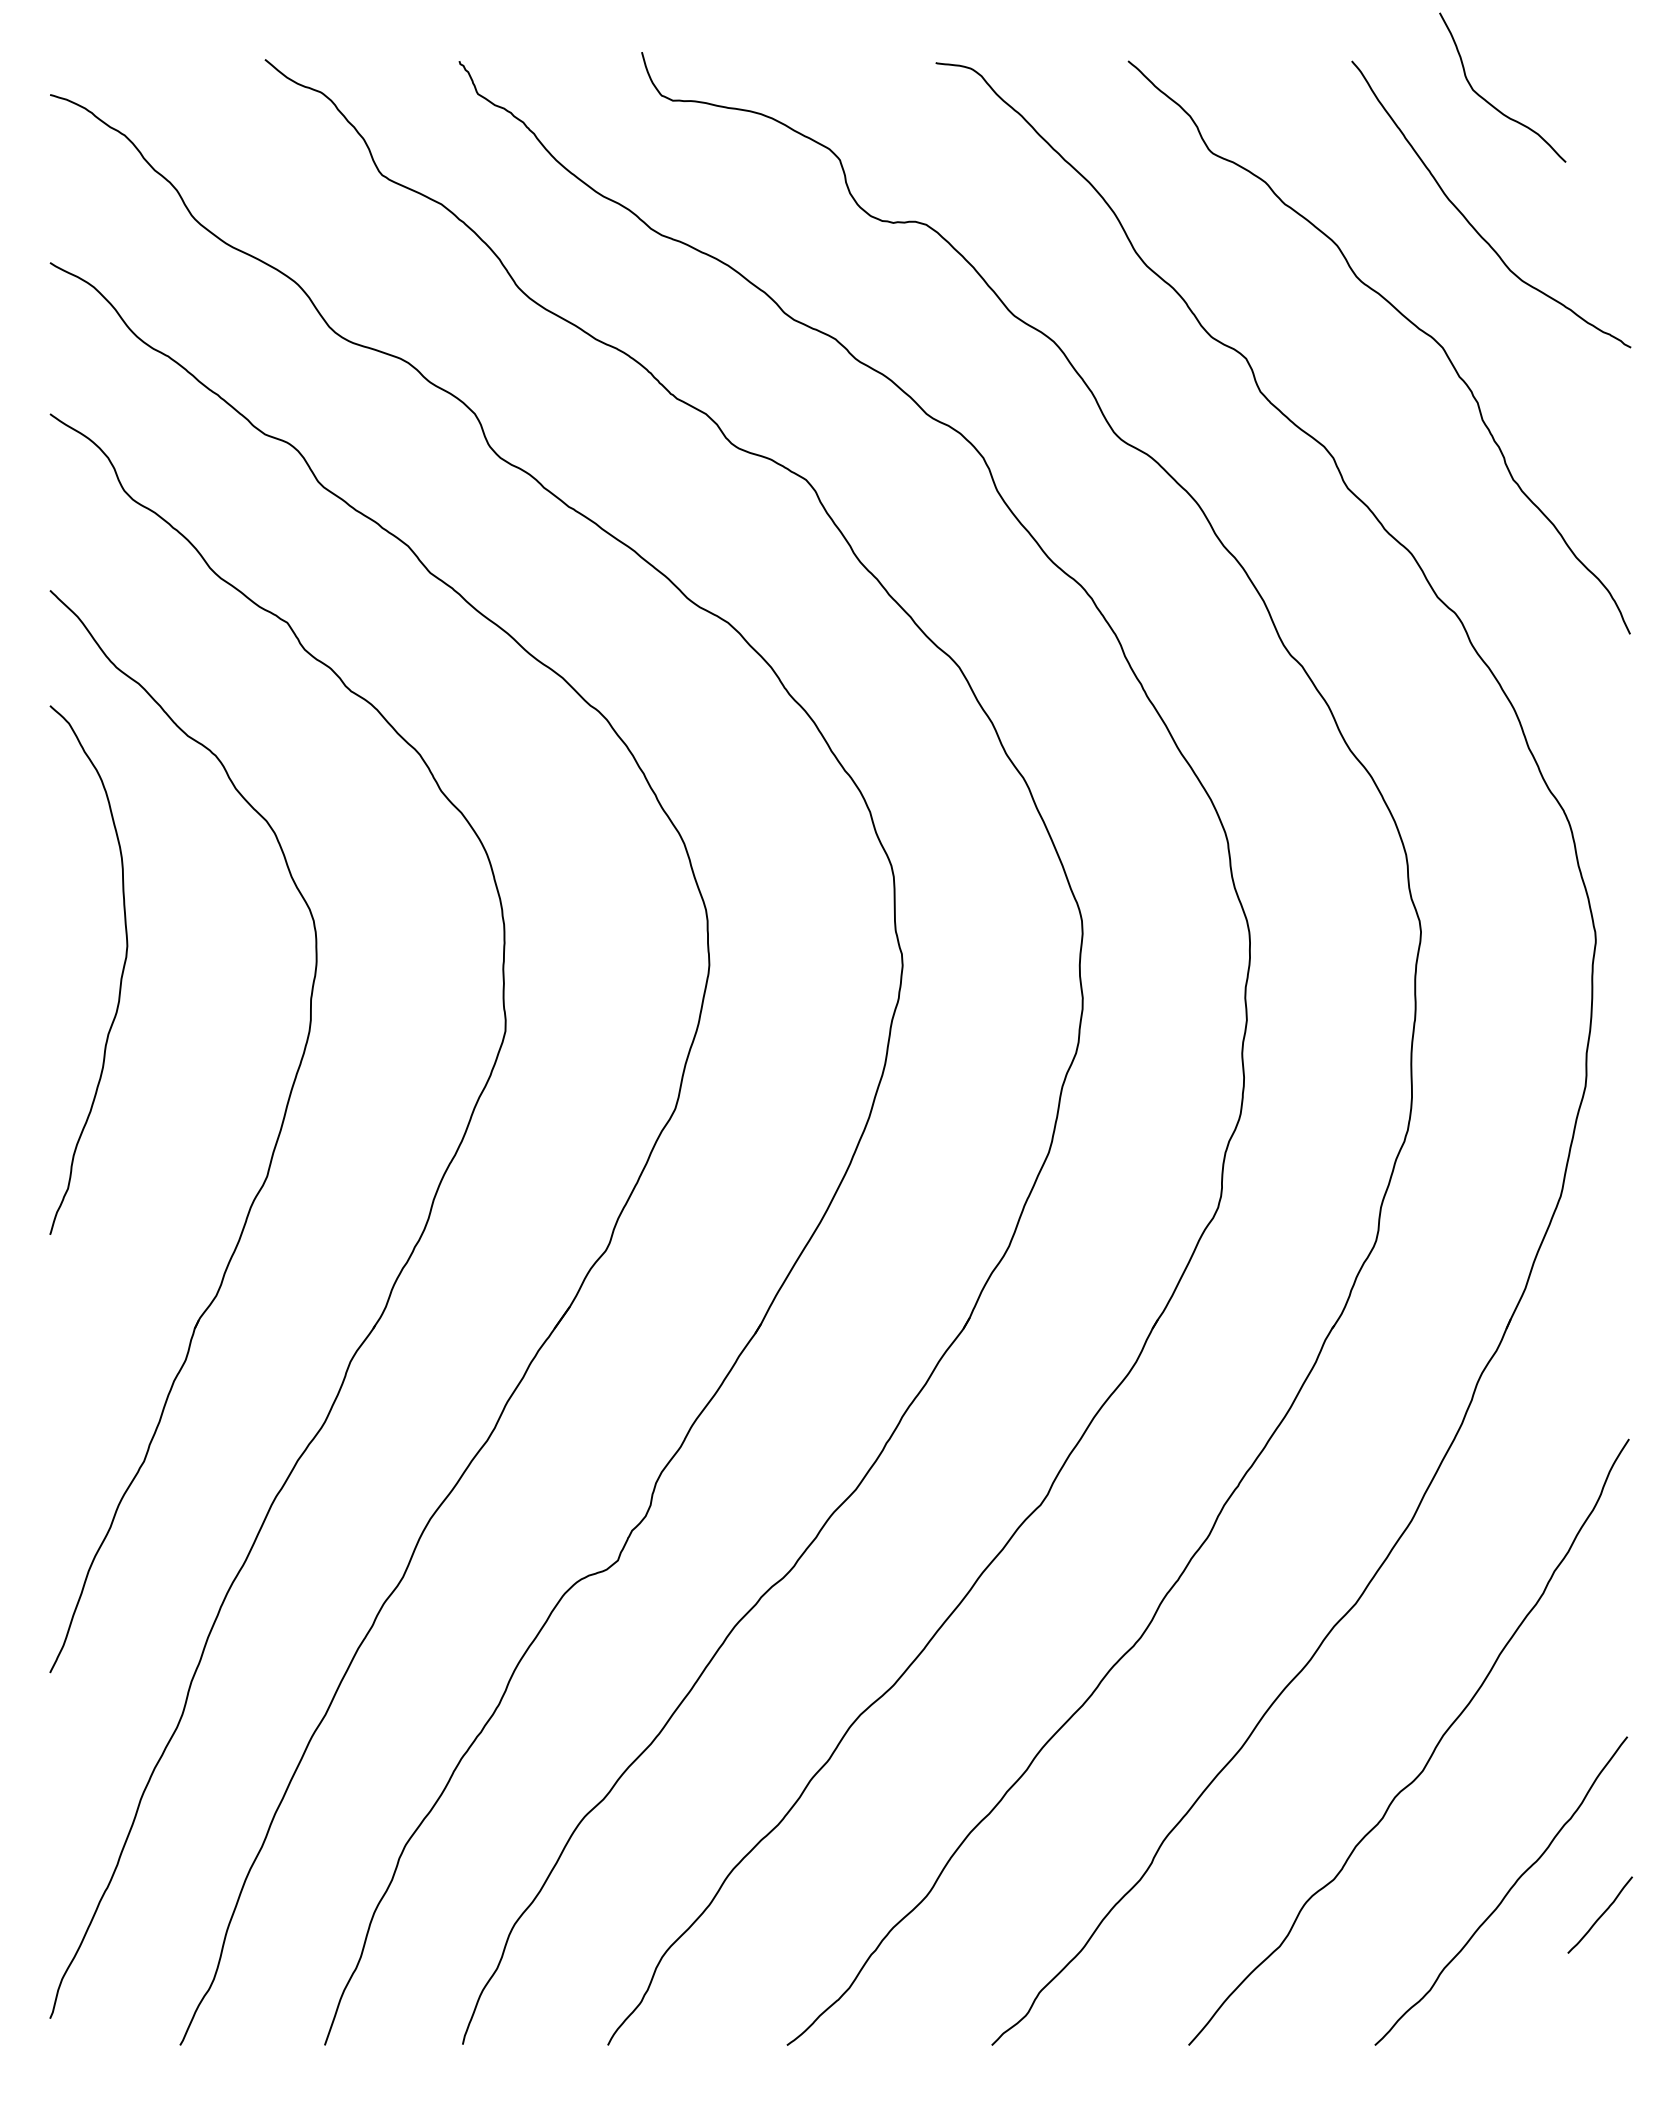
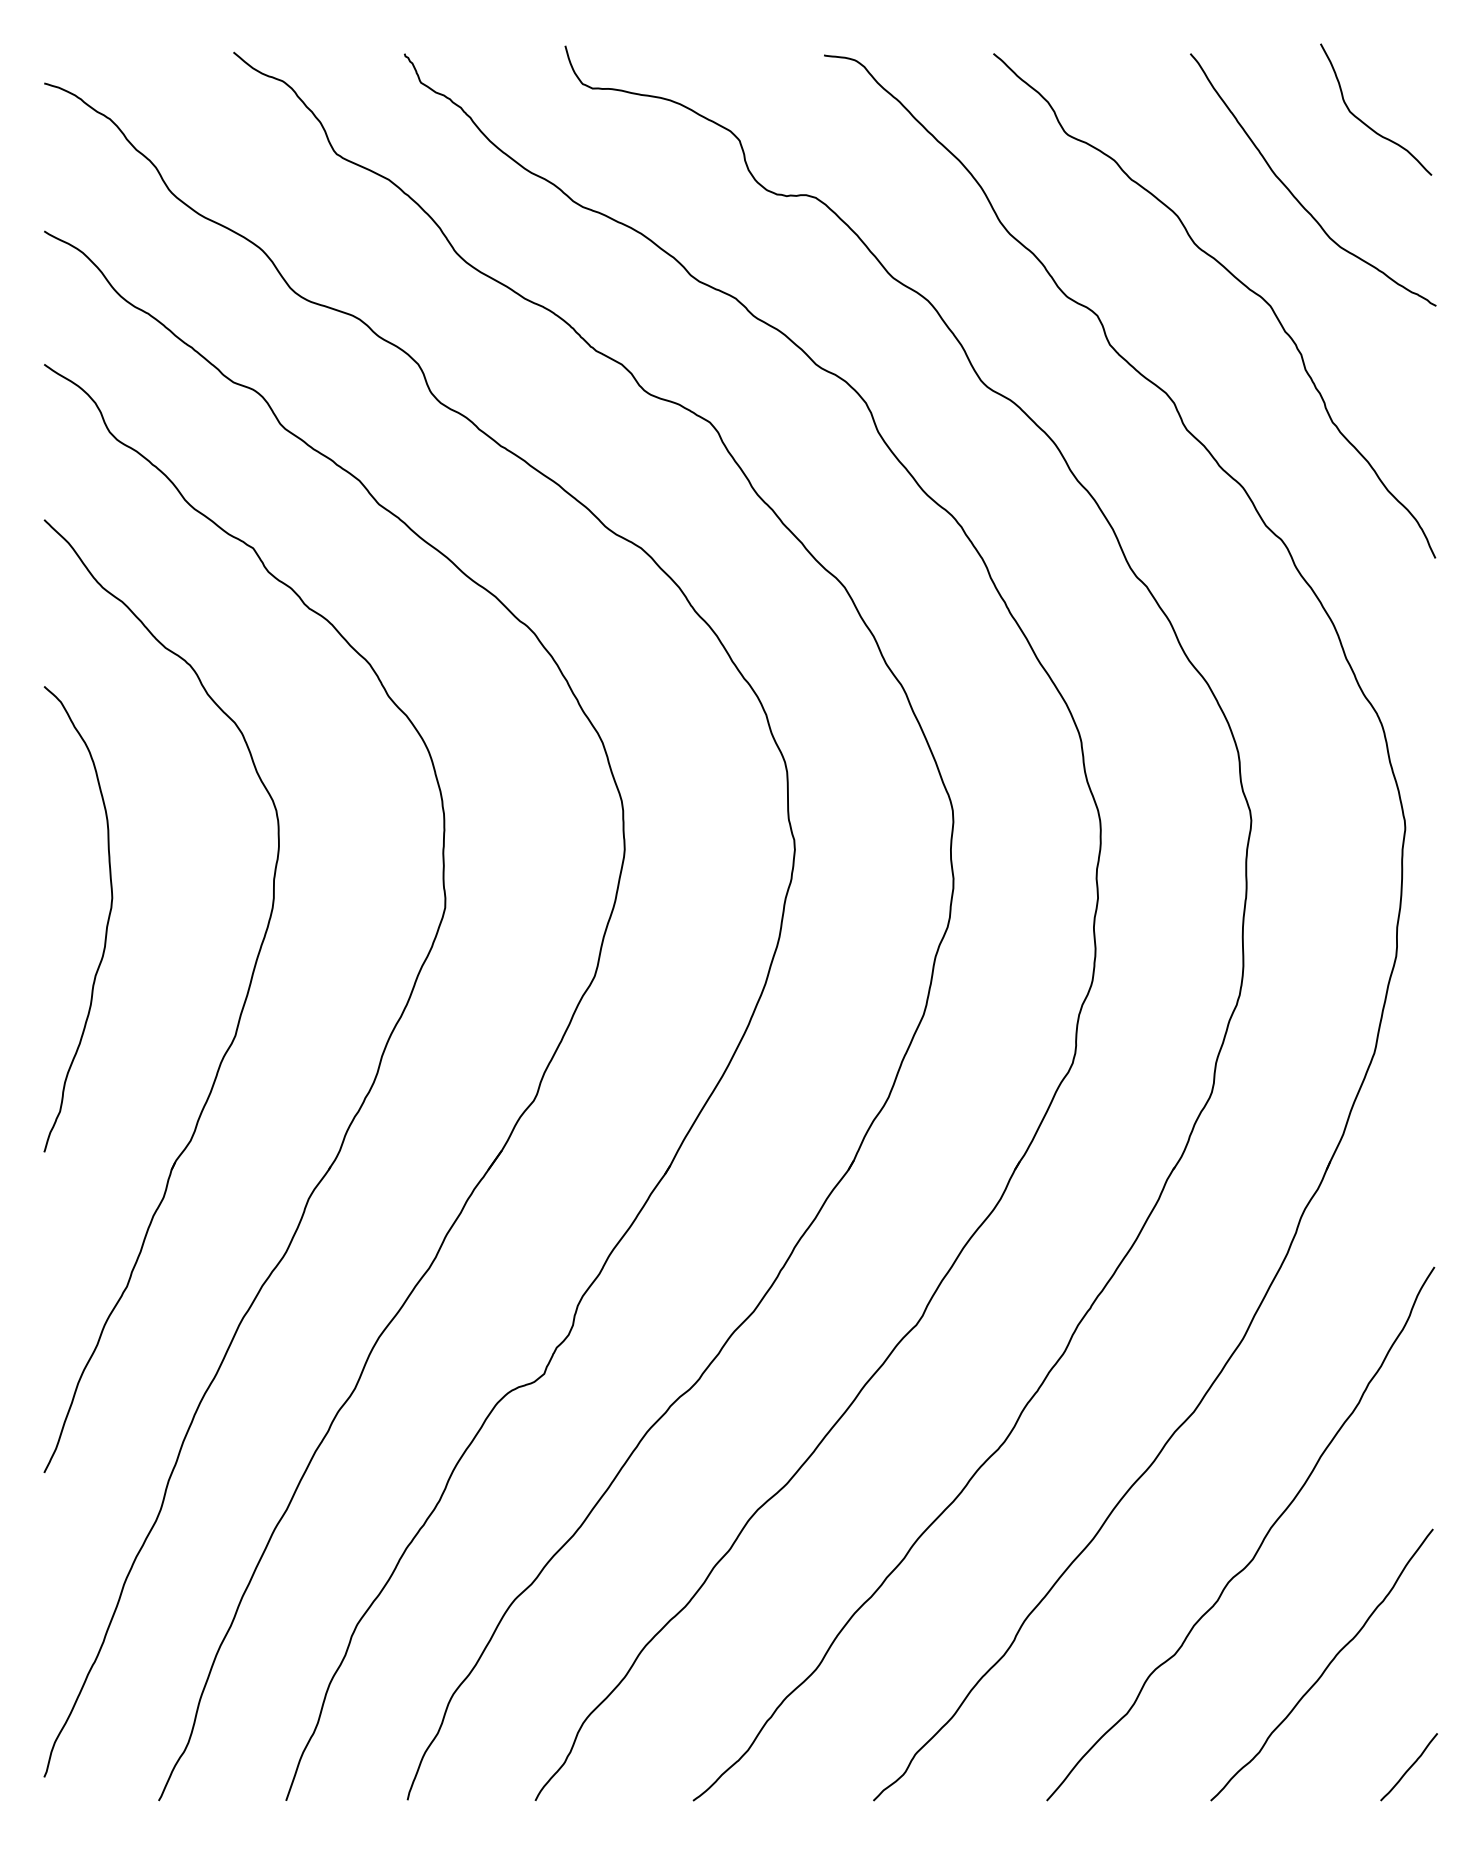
curve: (1492, 104) -> (1367, 124), moved
curve: (120, 977) -> (106, 925), moved
curve: (1600, 1915) -> (1409, 1767), moved

